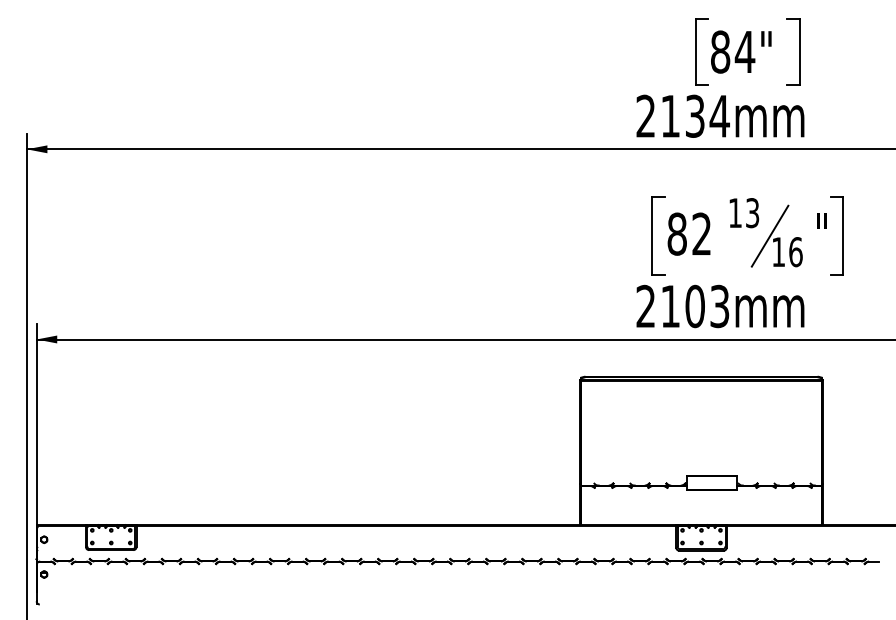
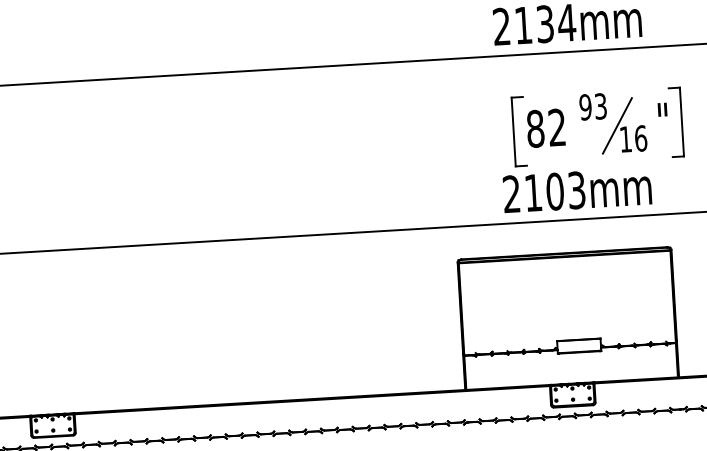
text: (735, 213) -> (585, 107), 13 -> 93

